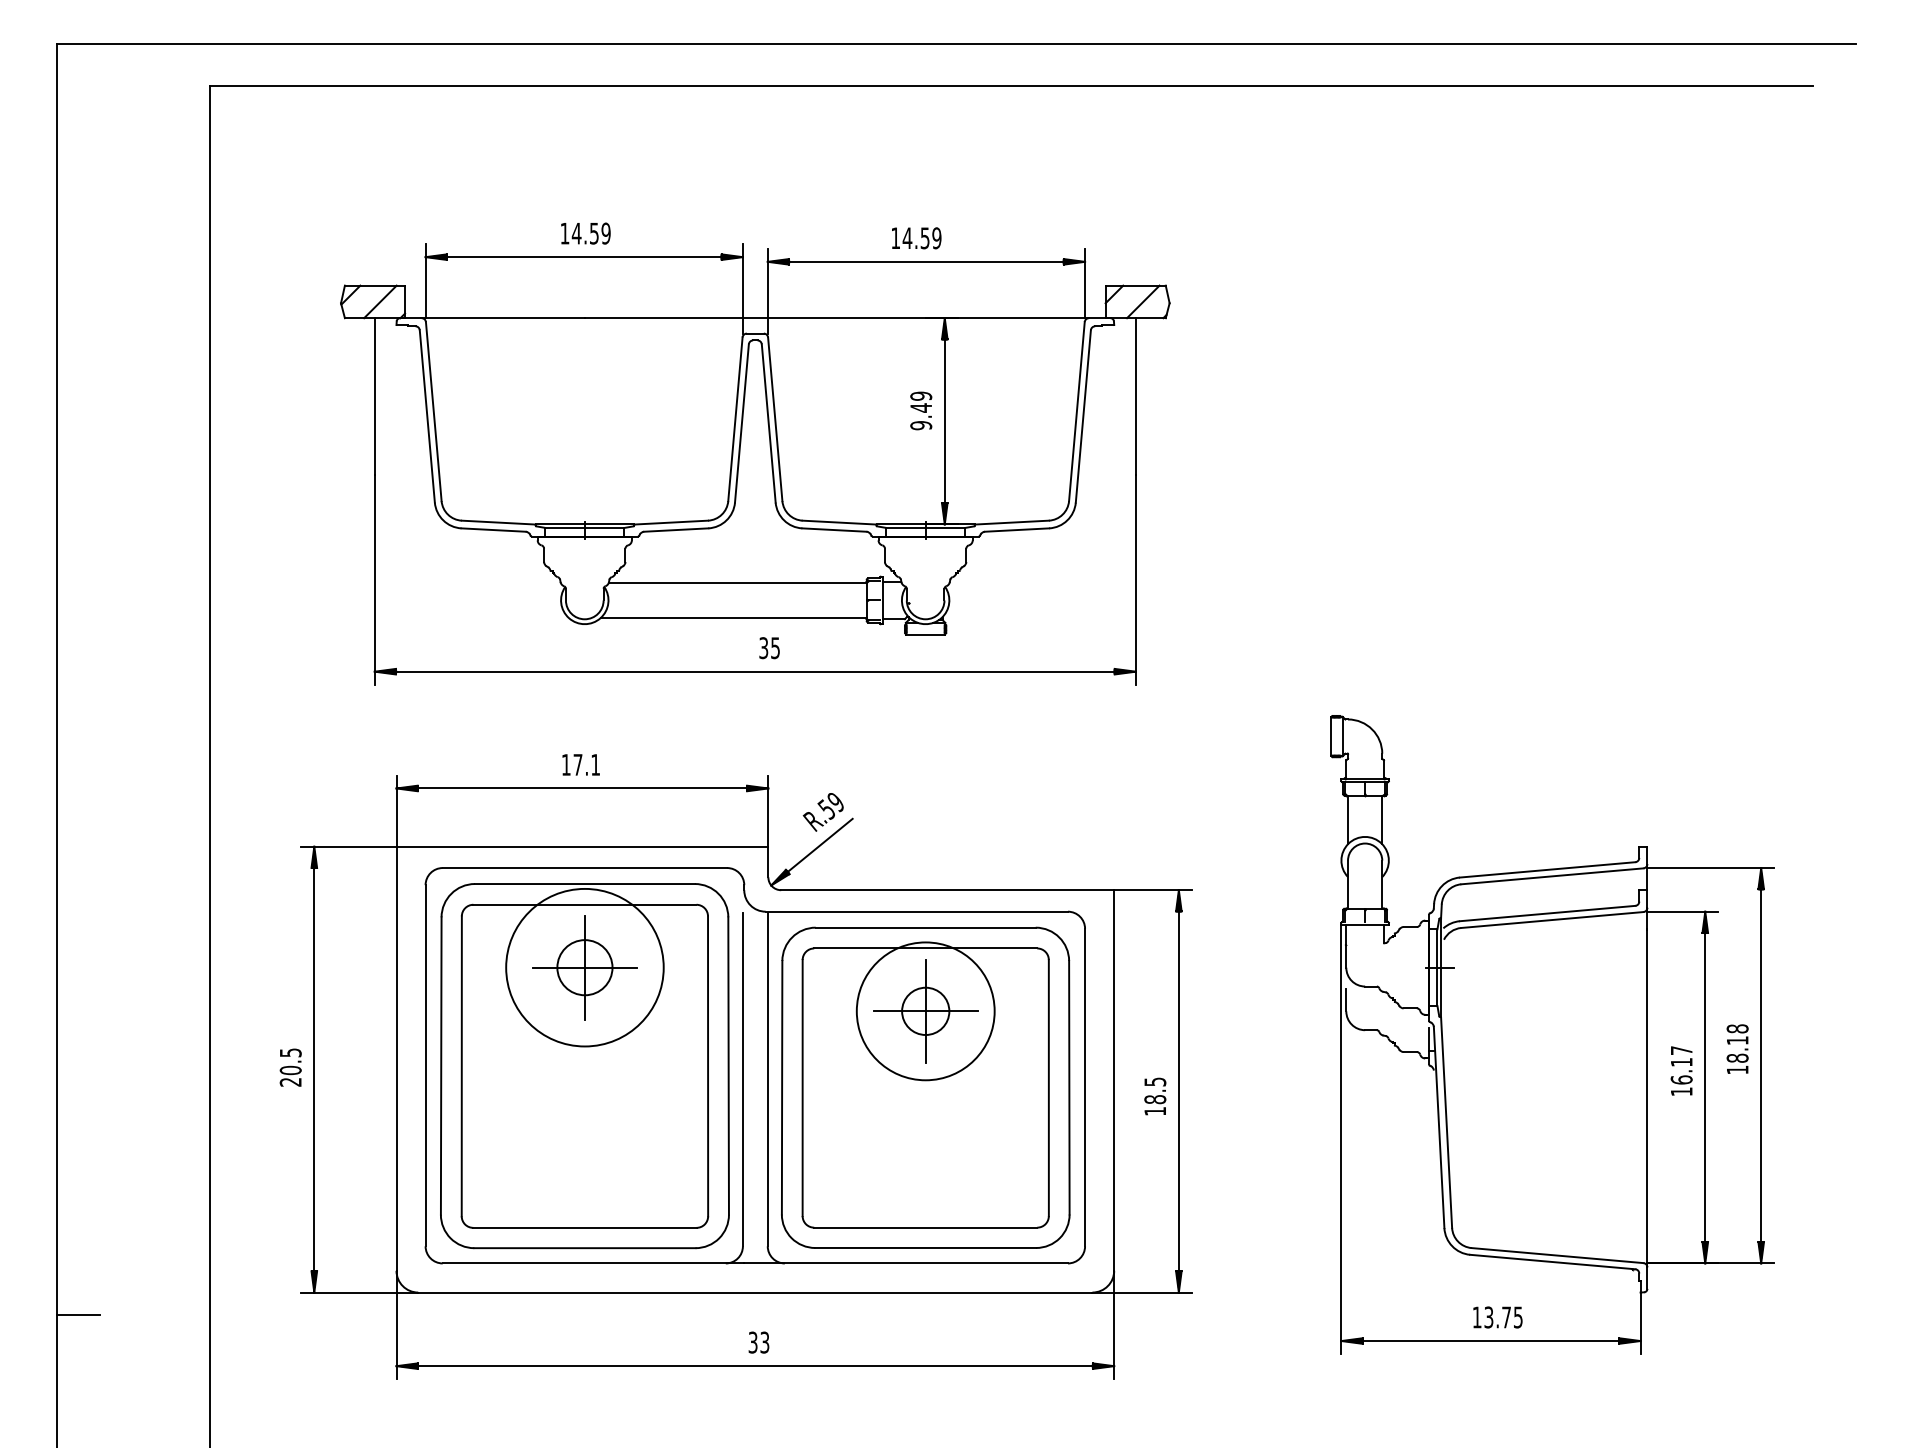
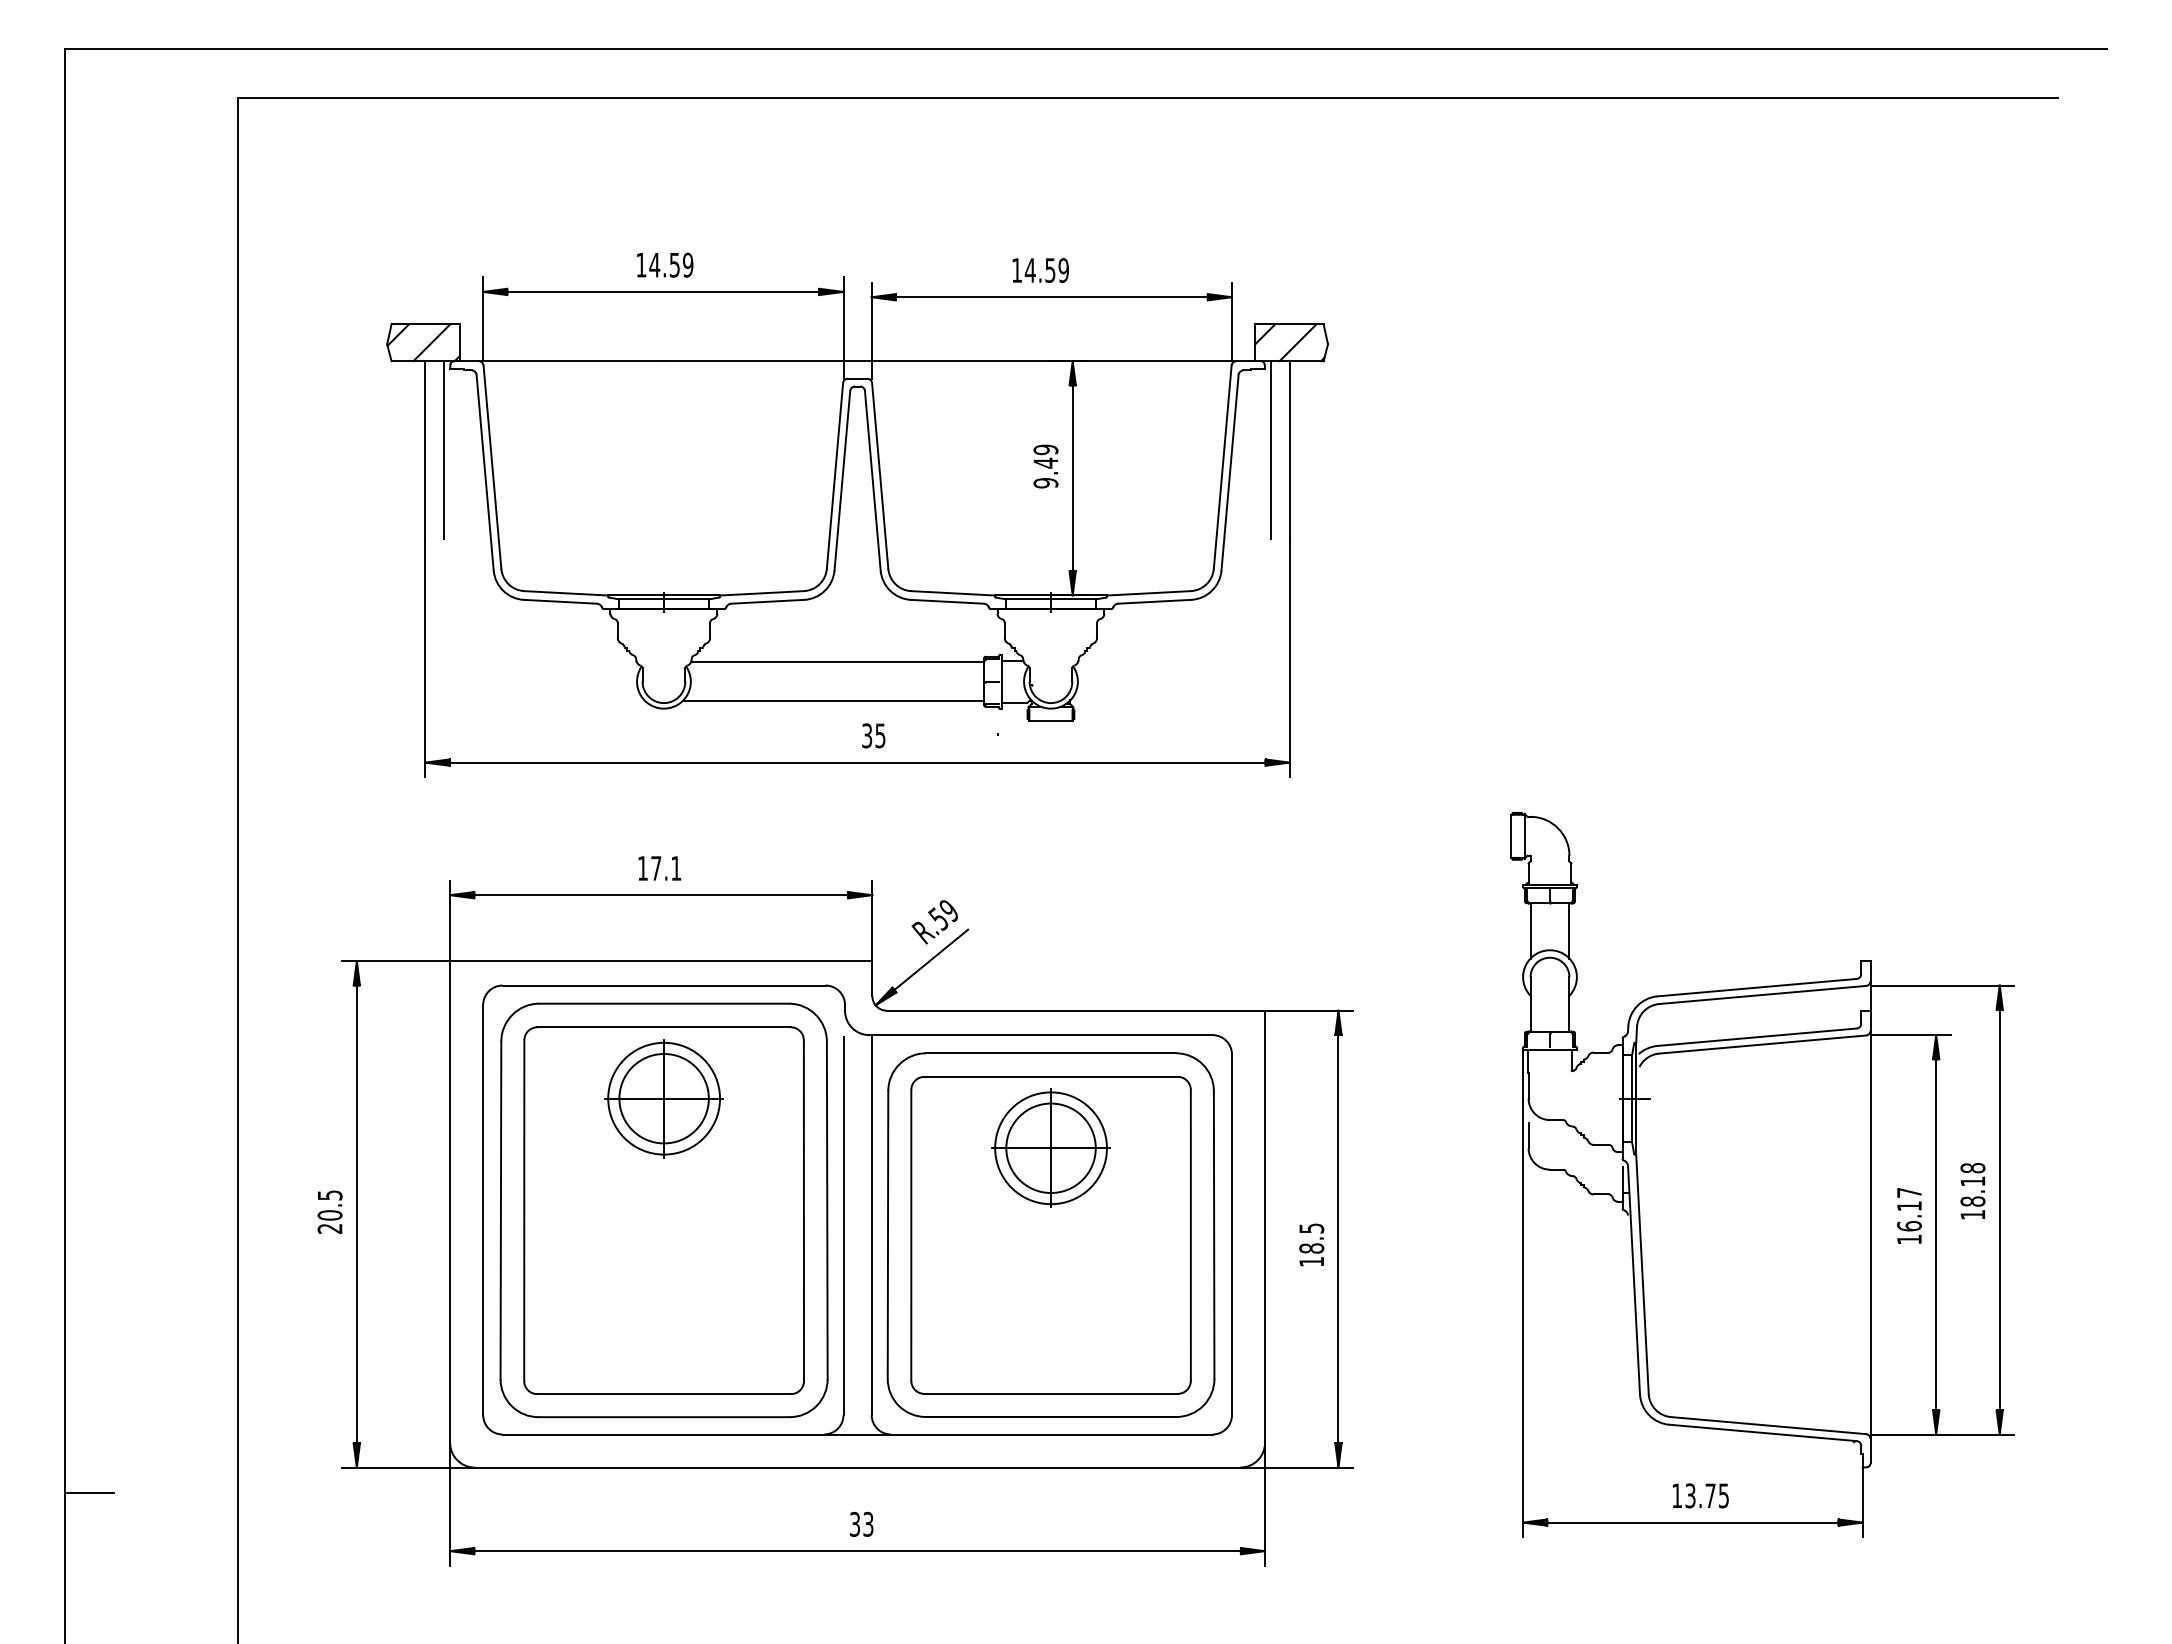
line: (390, 395) -> (443, 449), added
line: (1119, 395) -> (1271, 449), added
circle: (584, 967) -> (663, 1098), size x1.43
circle: (585, 967) -> (664, 1098), size x0.62
circle: (925, 1011) -> (1050, 1148), size x0.71
circle: (925, 1011) -> (1050, 1148), size x1.67

